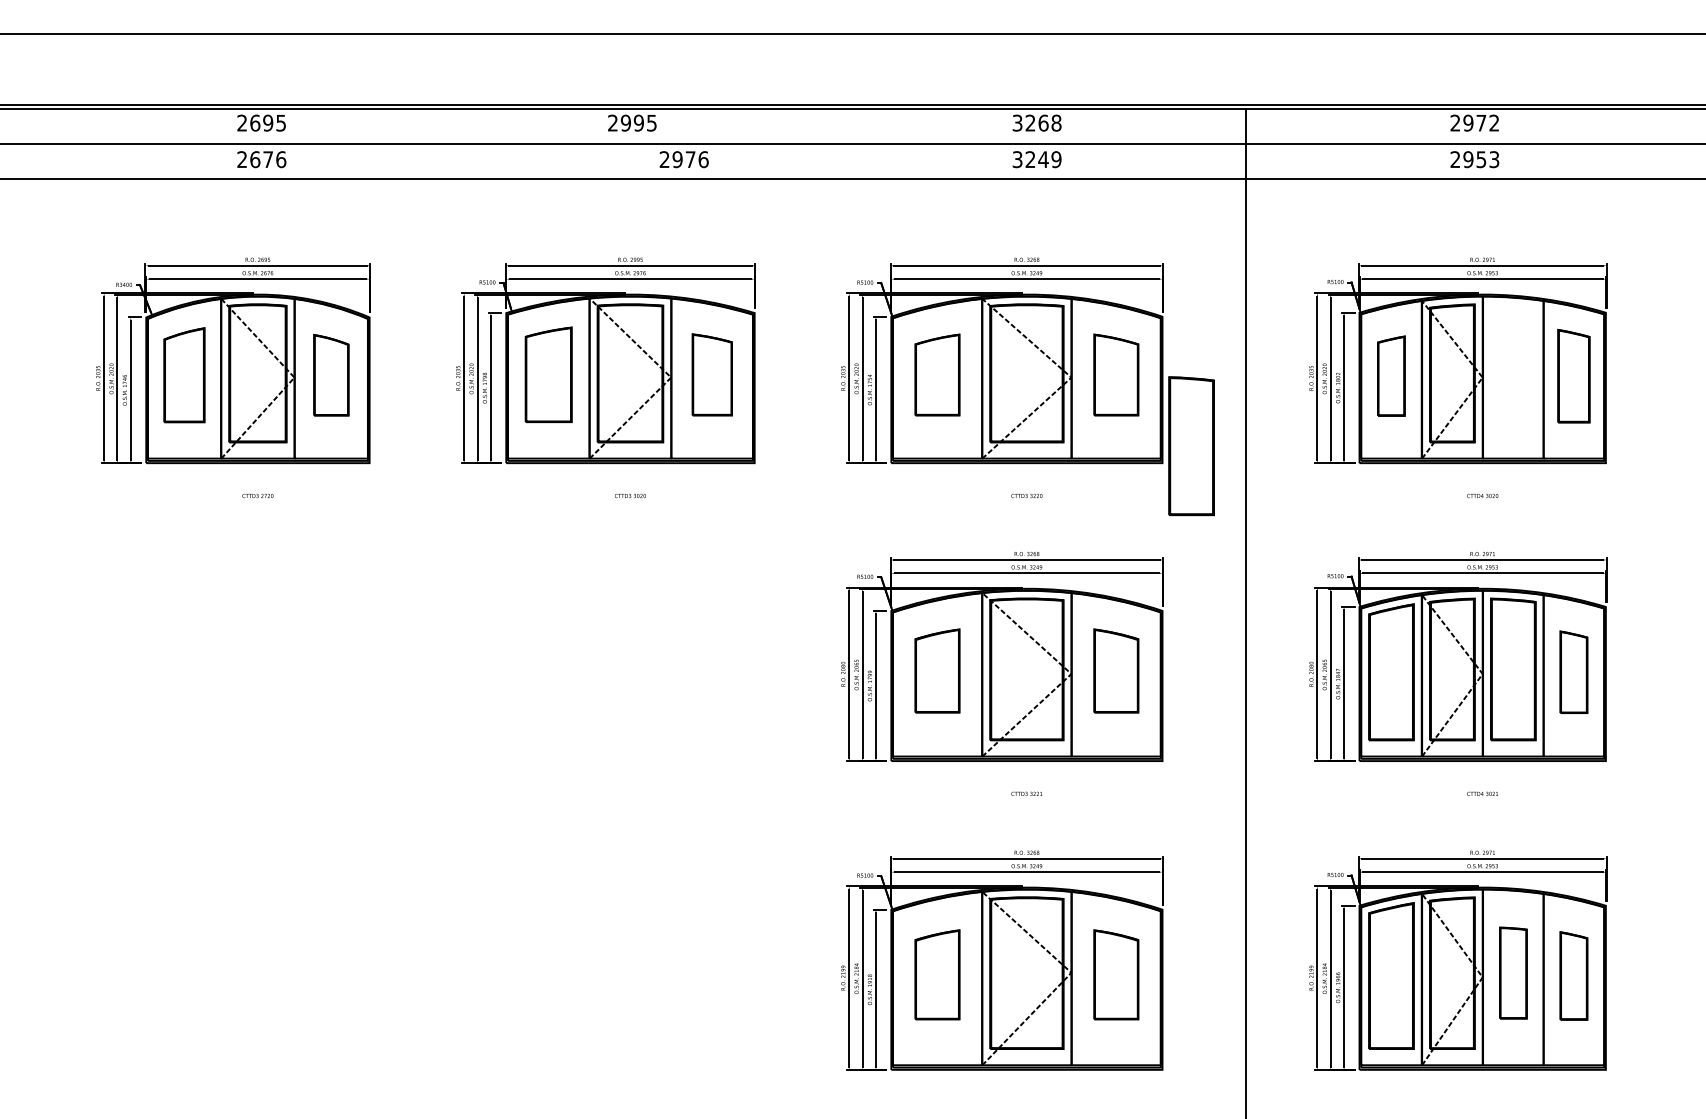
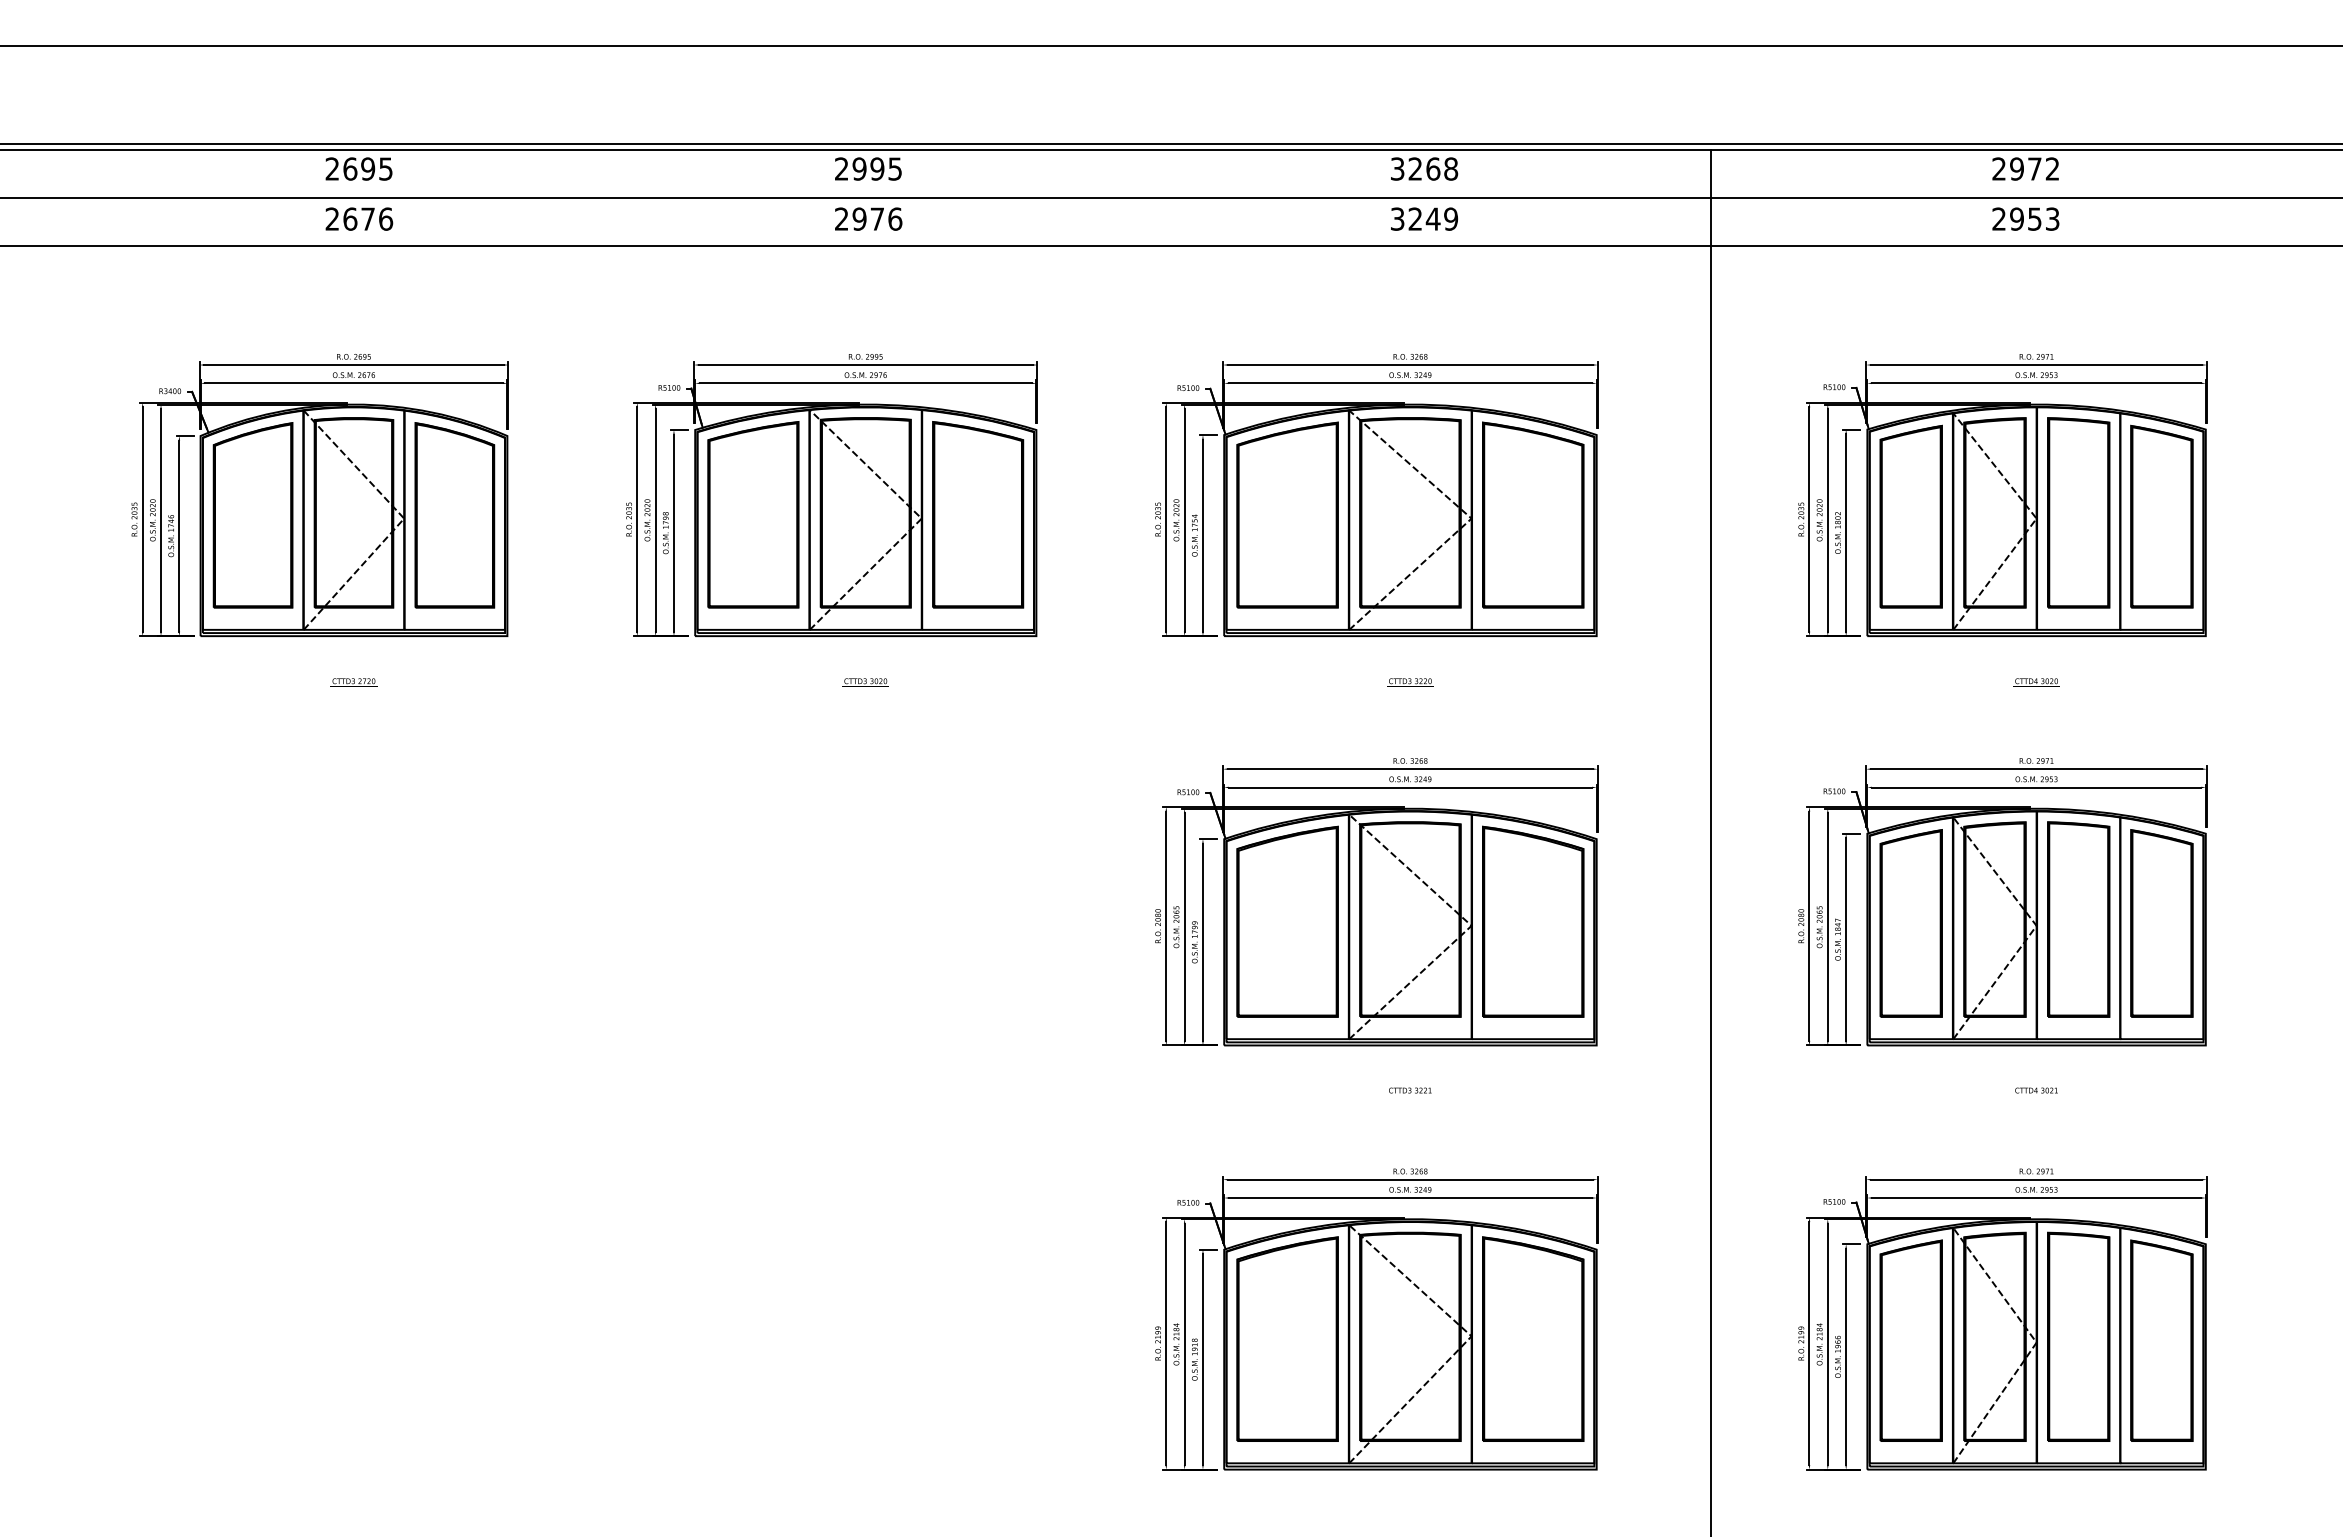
text: (684, 159) -> (868, 218), moved
part: (548, 374) -> (753, 514), size x1.43
part: (712, 374) -> (978, 514), size x1.67
part: (937, 374) -> (1287, 514), size x1.67
part: (1116, 374) -> (1533, 514), size x1.67
part: (184, 375) -> (252, 515), size x1.43
part: (331, 375) -> (454, 515), size x1.67
part: (1390, 376) -> (1910, 516), size x1.67
part: (1573, 376) -> (2161, 516), size x1.43
part: (1191, 445) -> (2078, 512), moved
part: (937, 670) -> (1287, 921), size x1.67
part: (1116, 670) -> (1533, 921), size x1.67
part: (1573, 672) -> (2161, 923), size x1.67
part: (1513, 972) -> (2078, 1336), size x1.67
part: (937, 974) -> (1287, 1338), size x1.67
part: (1116, 974) -> (1533, 1338), size x1.67
part: (1573, 975) -> (2161, 1340), size x1.67

